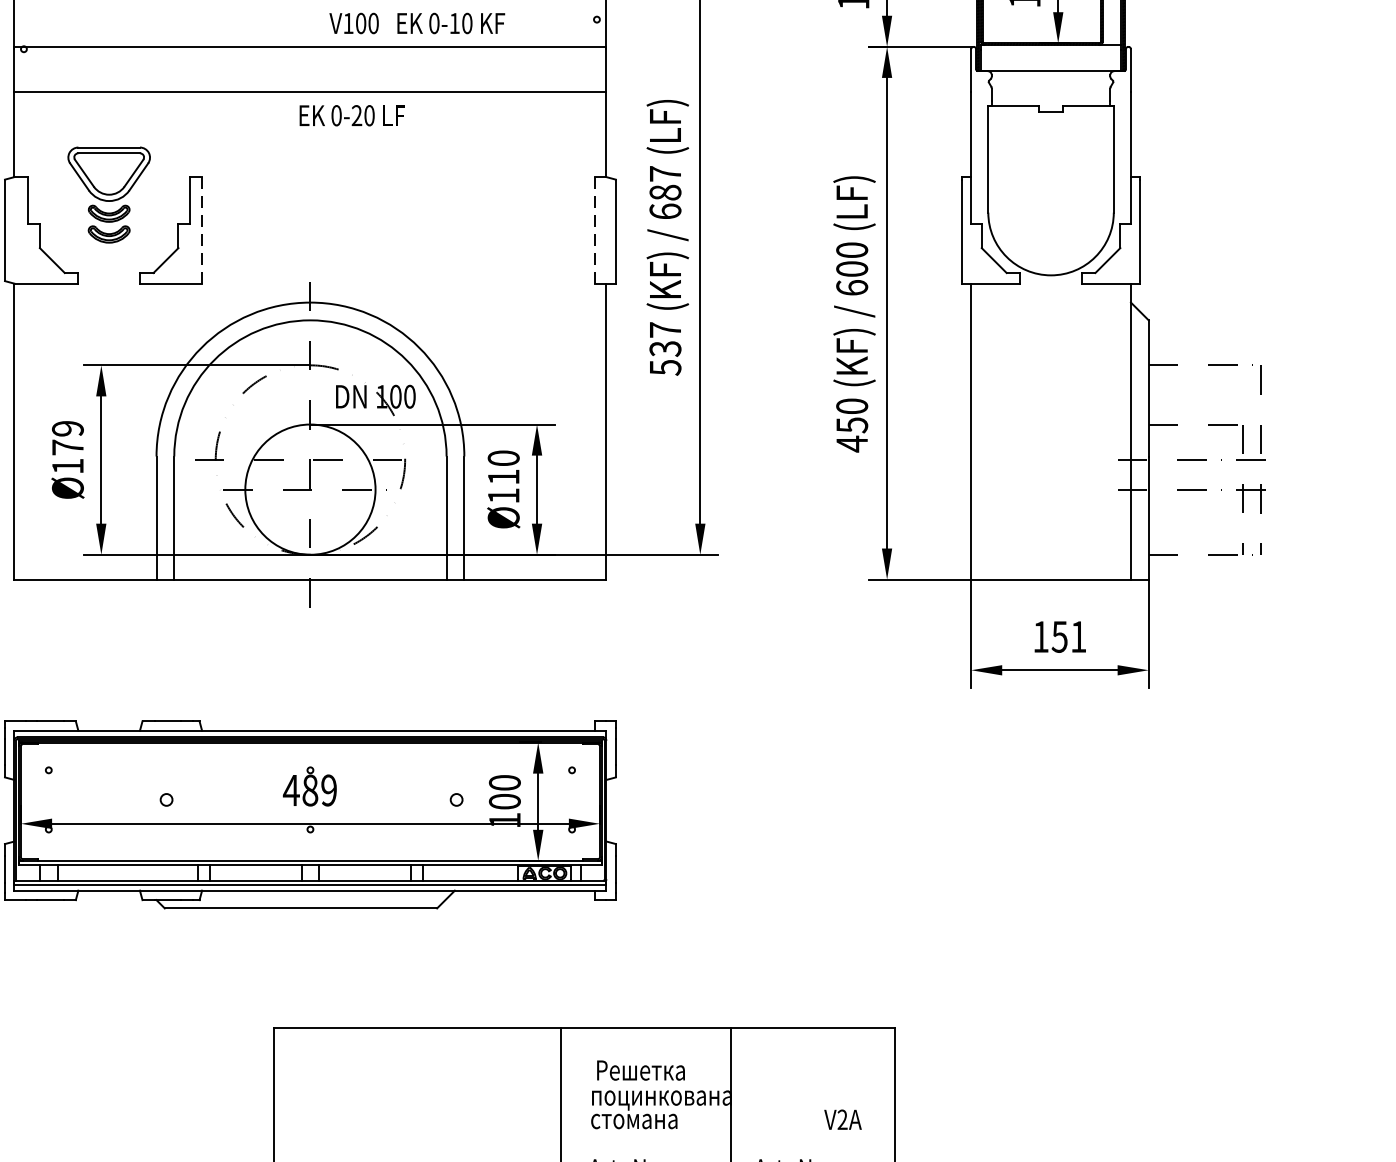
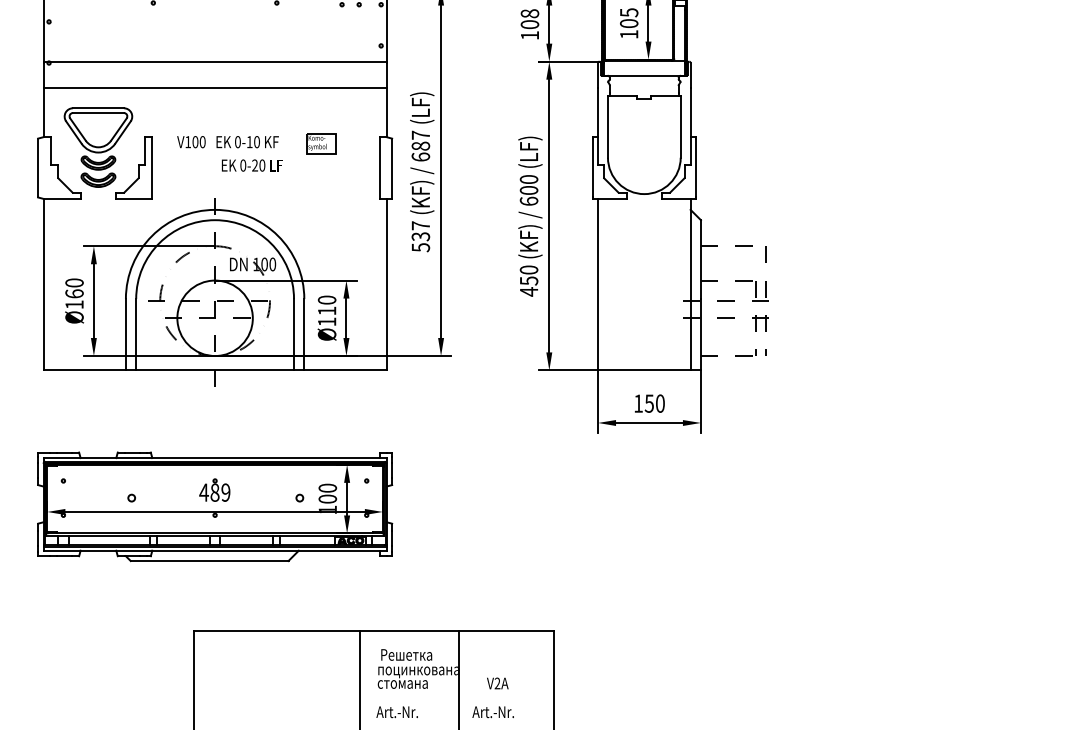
text: (416, 24) -> (227, 142), moved
text: (350, 115) -> (251, 165), moved
part: (494, 188) -> (321, 143), added
part: (109, 194) -> (98, 147), size x1.43
line: (202, 231) -> (152, 168), dashed -> solid
line: (594, 231) -> (379, 168), dashed -> solid
text: (67, 438) -> (74, 288), Ø179 -> Ø160
text: (1078, 636) -> (660, 403), 151 -> 150
text: (842, 1119) -> (497, 683), moved

